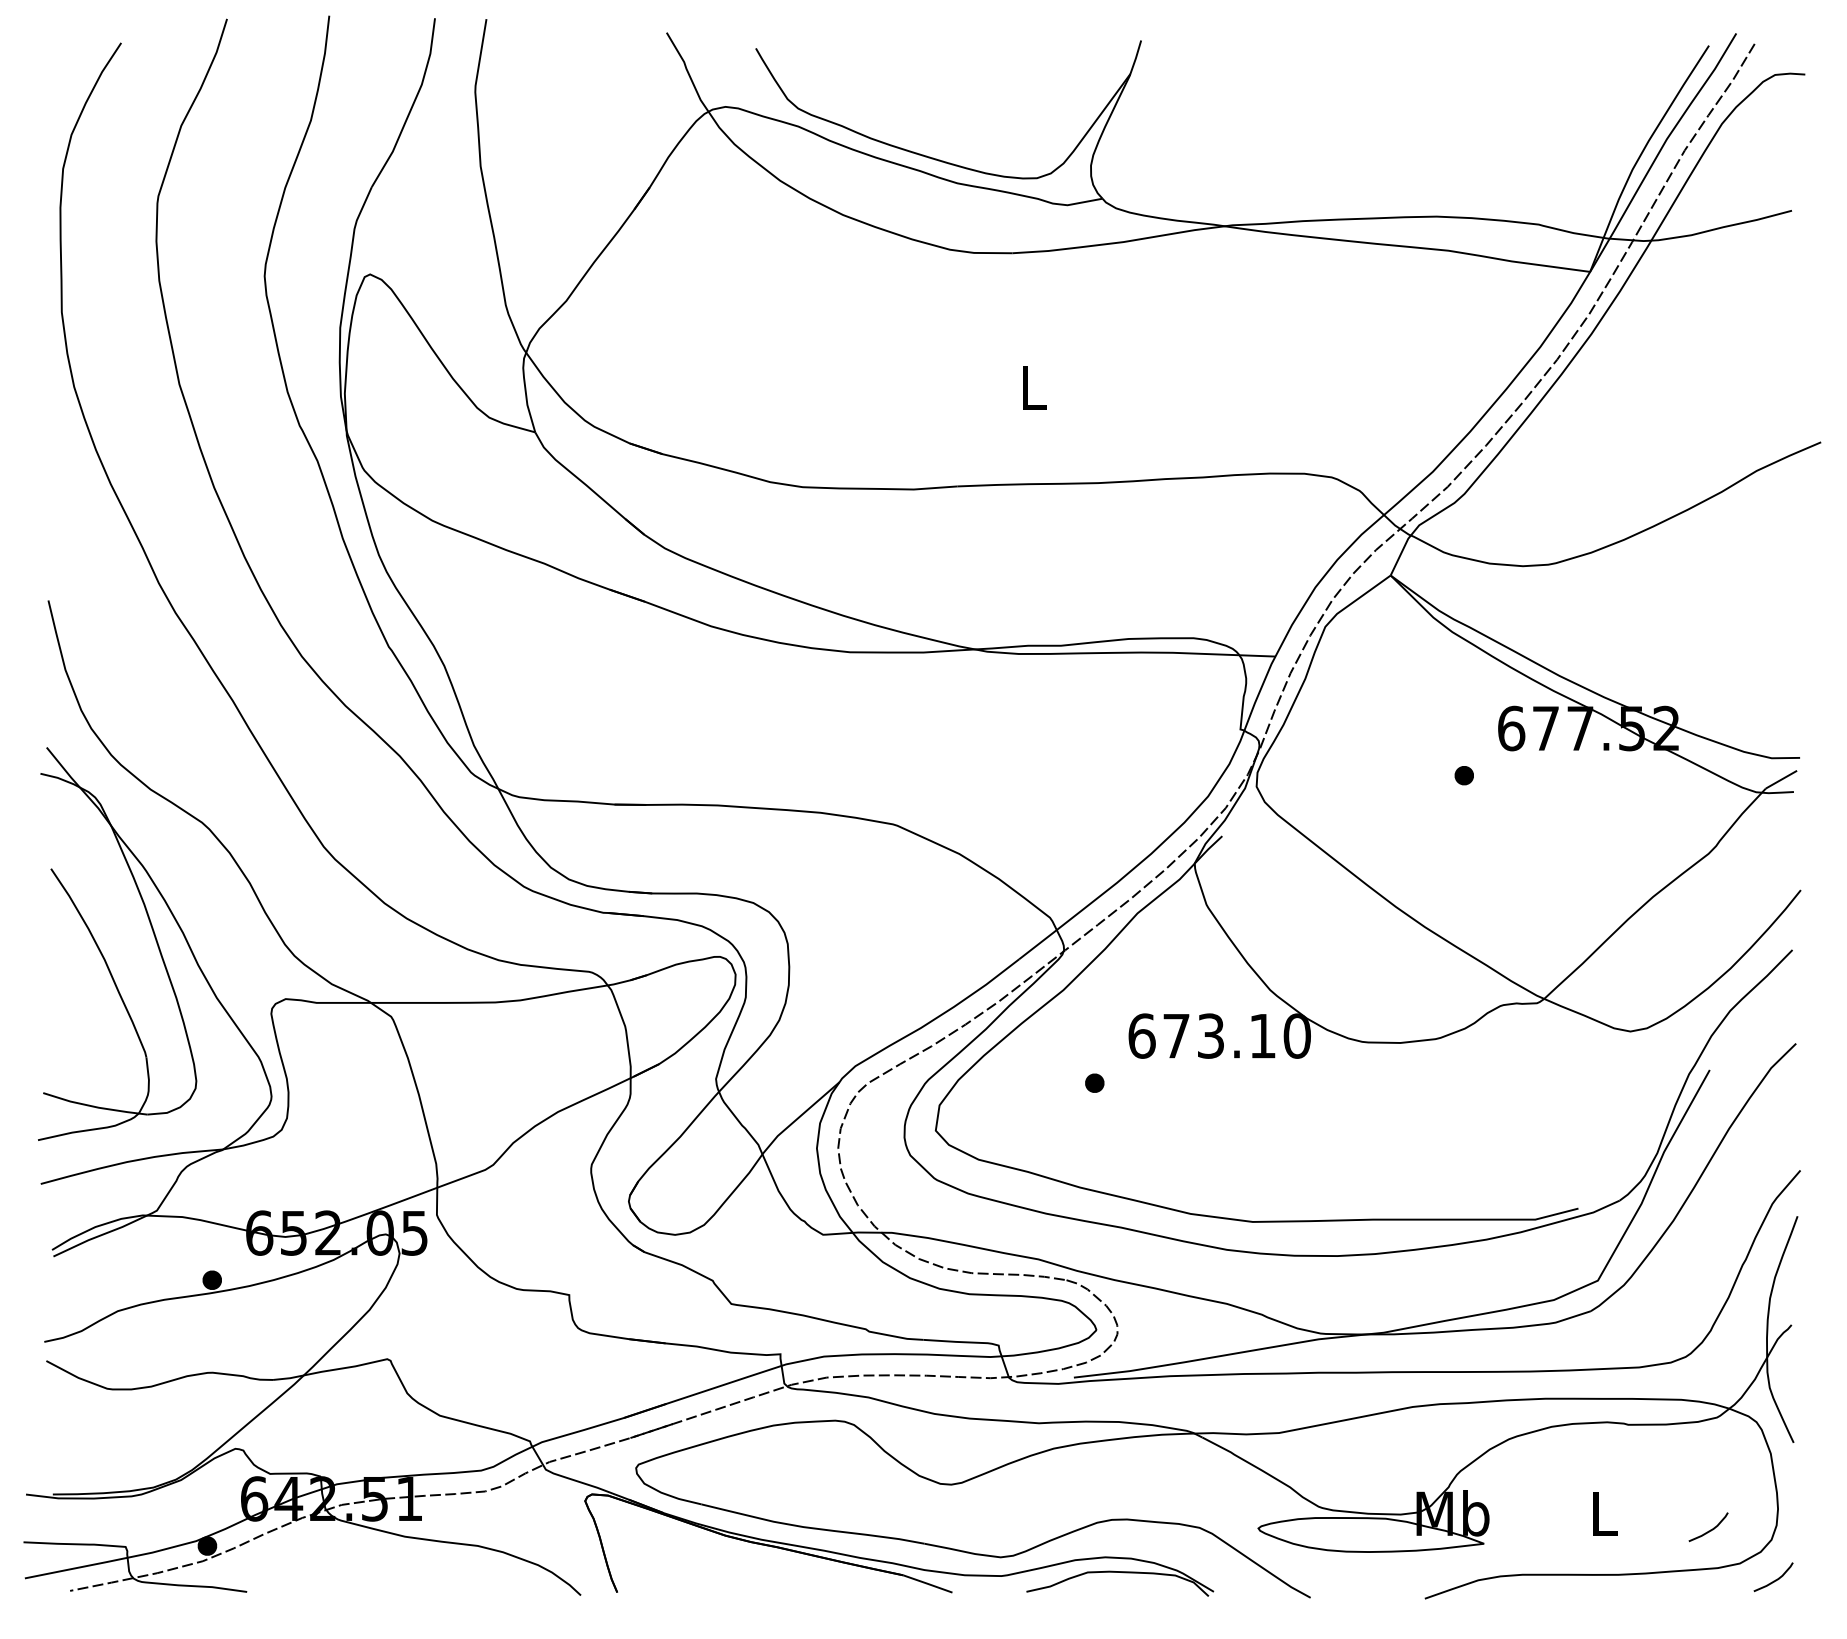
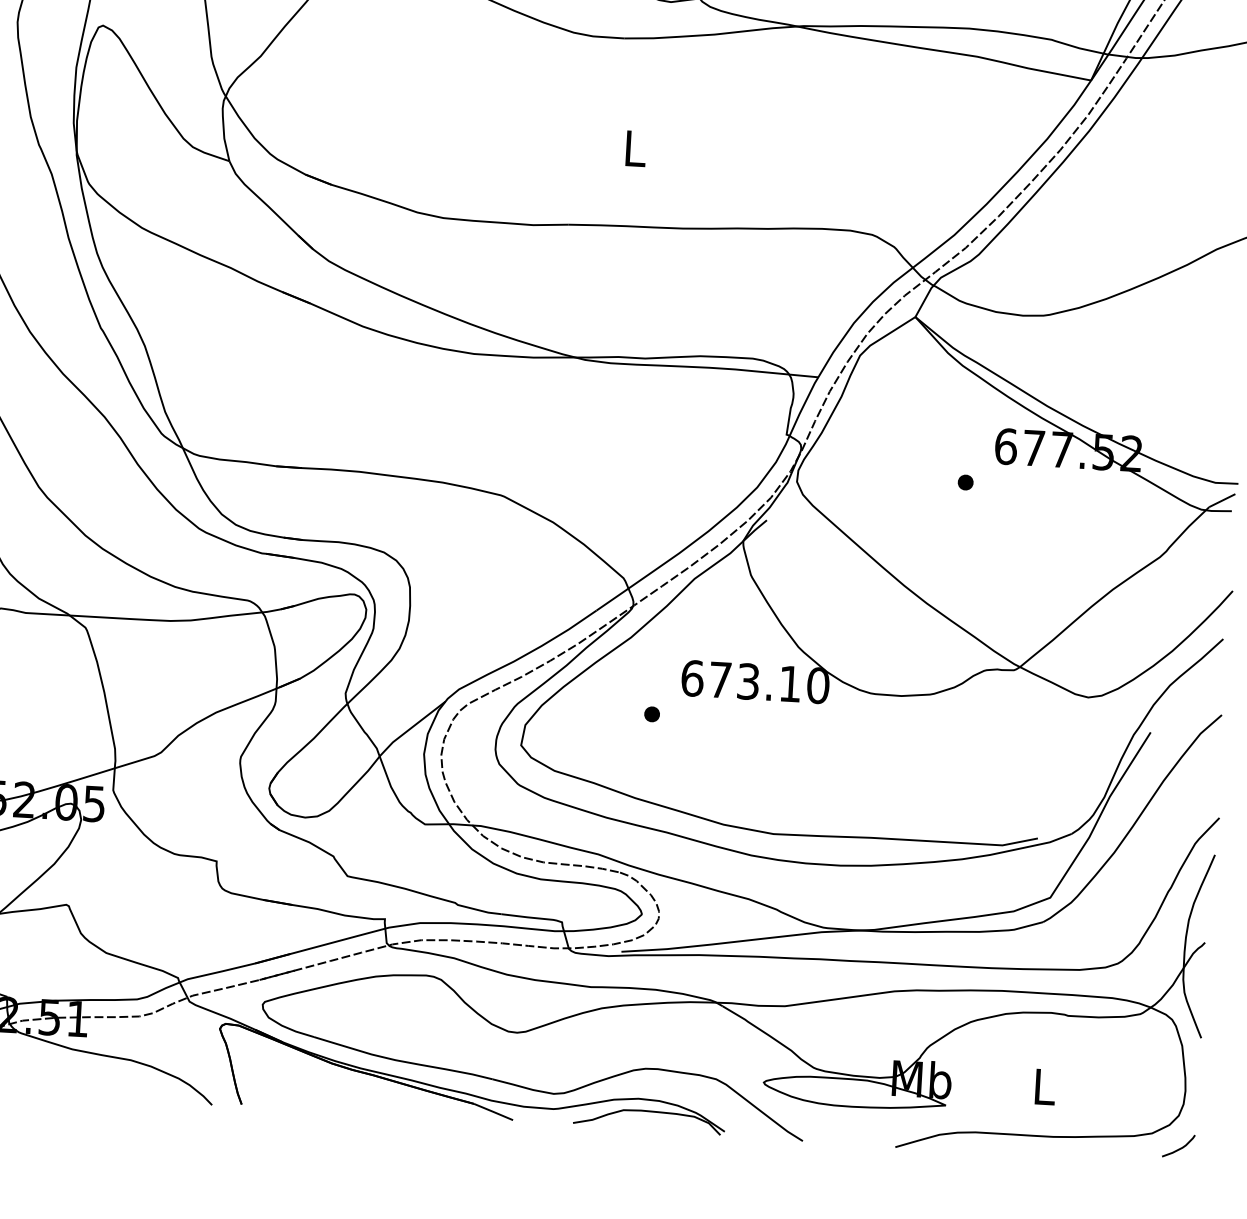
curve: (1710, 1529) -> (1129, 1104), removed

